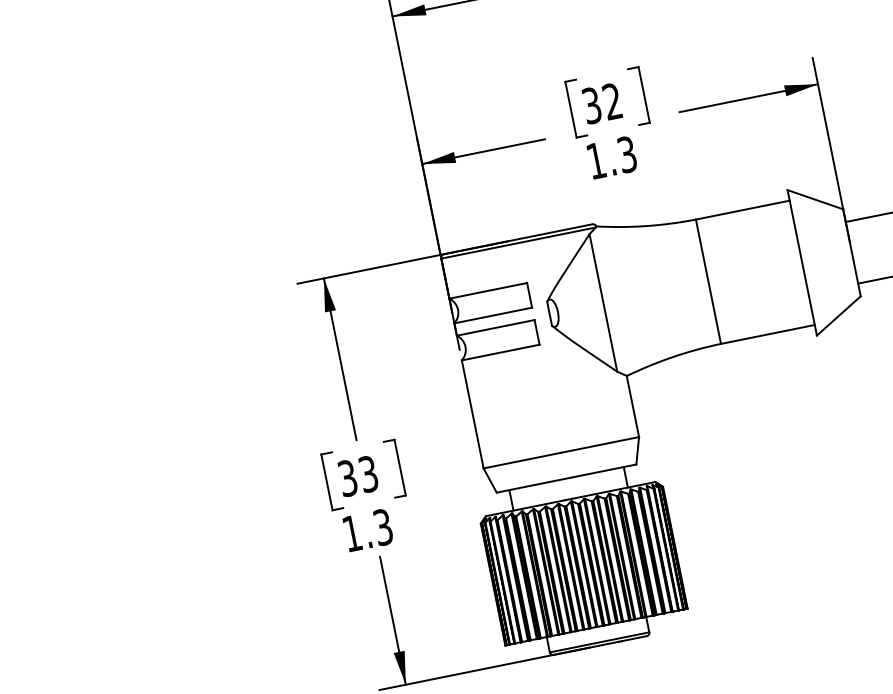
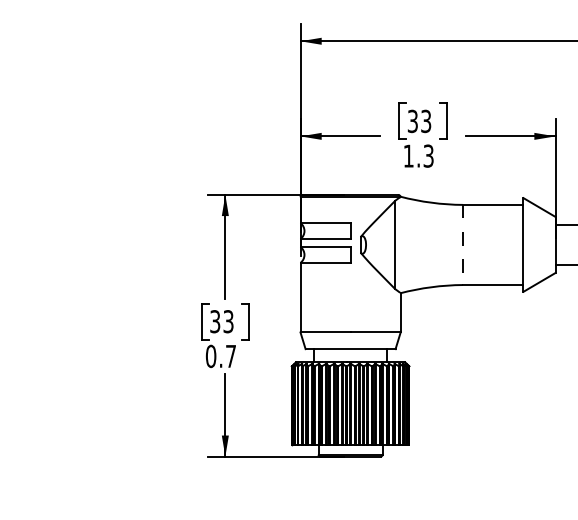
text: (613, 101) -> (426, 121), 32 -> 33
line: (709, 282) -> (463, 245), solid -> dashed
text: (366, 530) -> (220, 356), 1.3 -> 0.7

